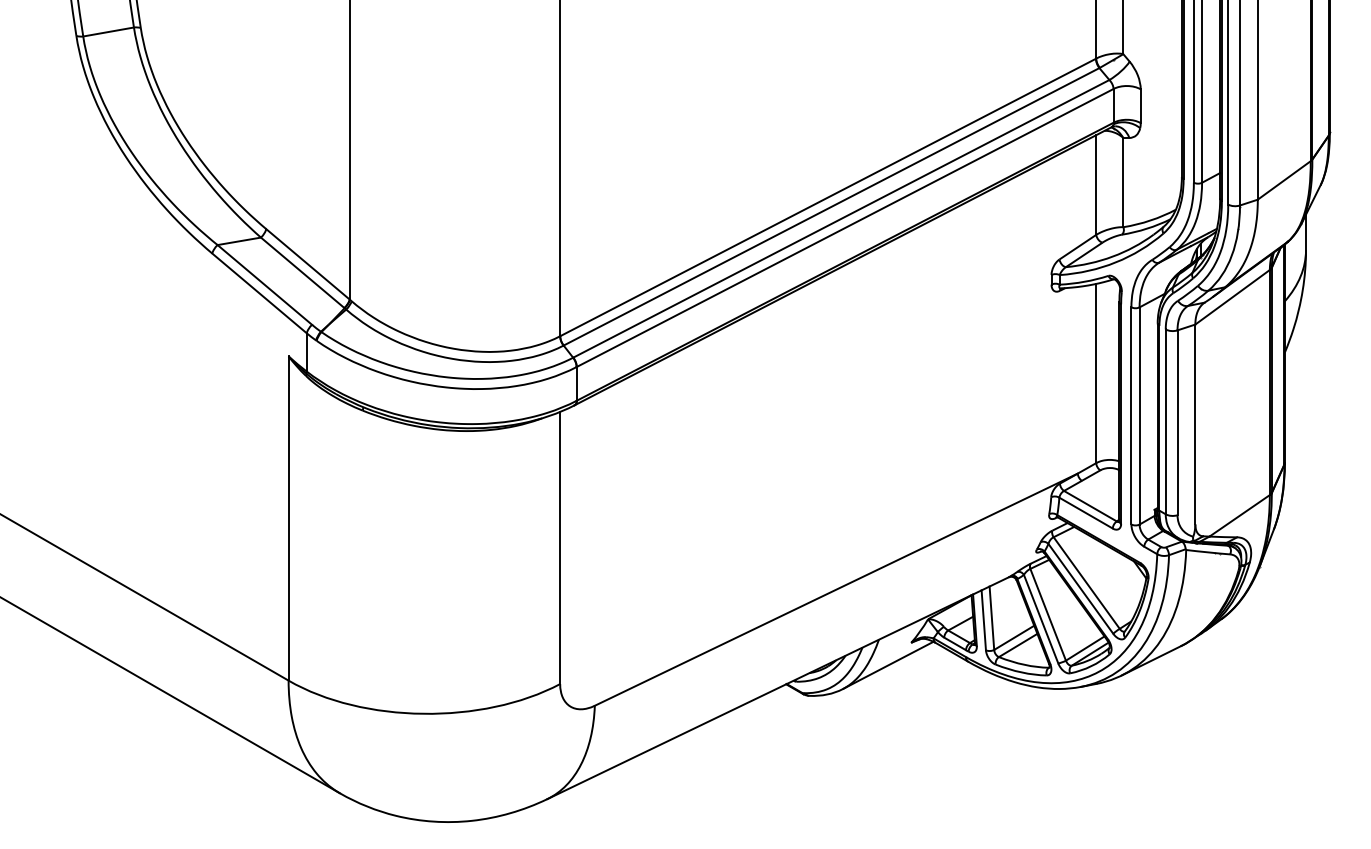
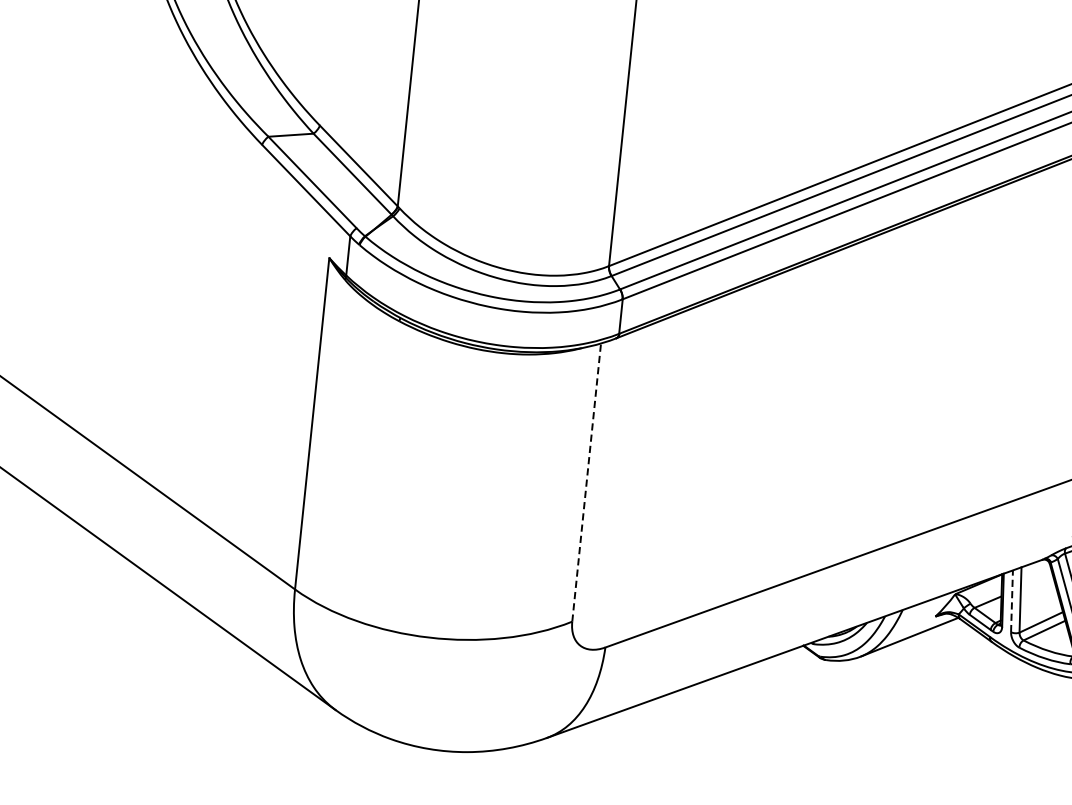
line: (560, 547) -> (587, 482), solid -> dashed
line: (983, 619) -> (1011, 600), solid -> dashed

